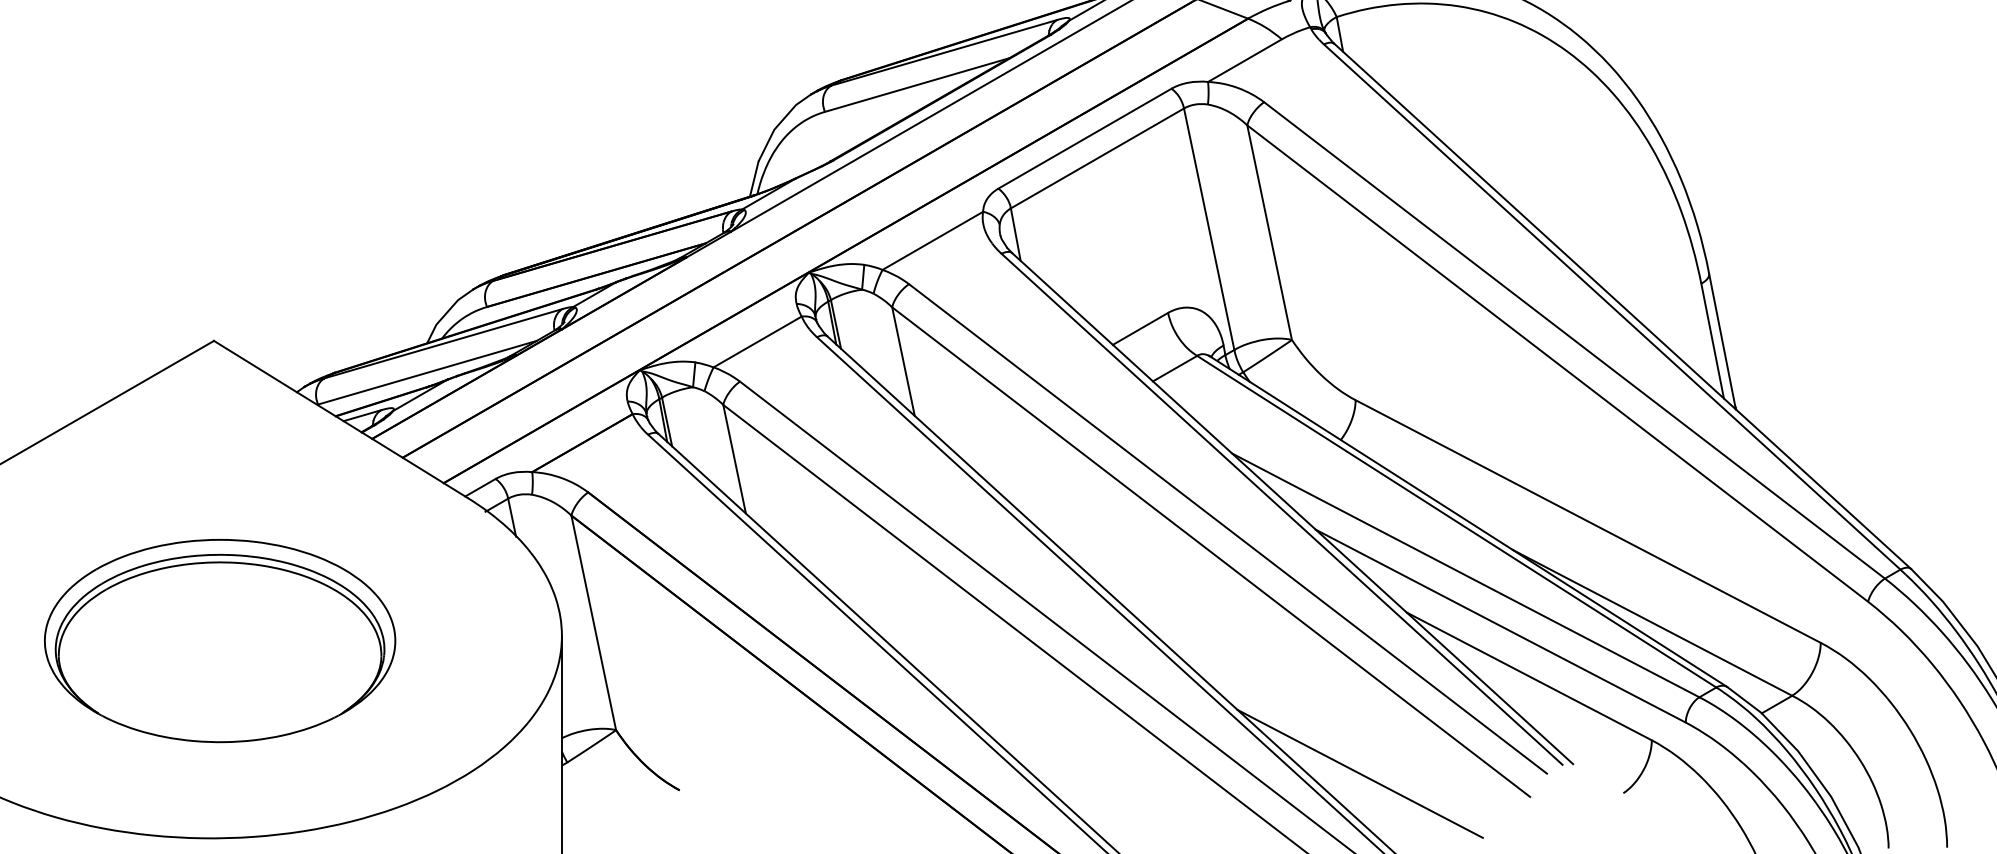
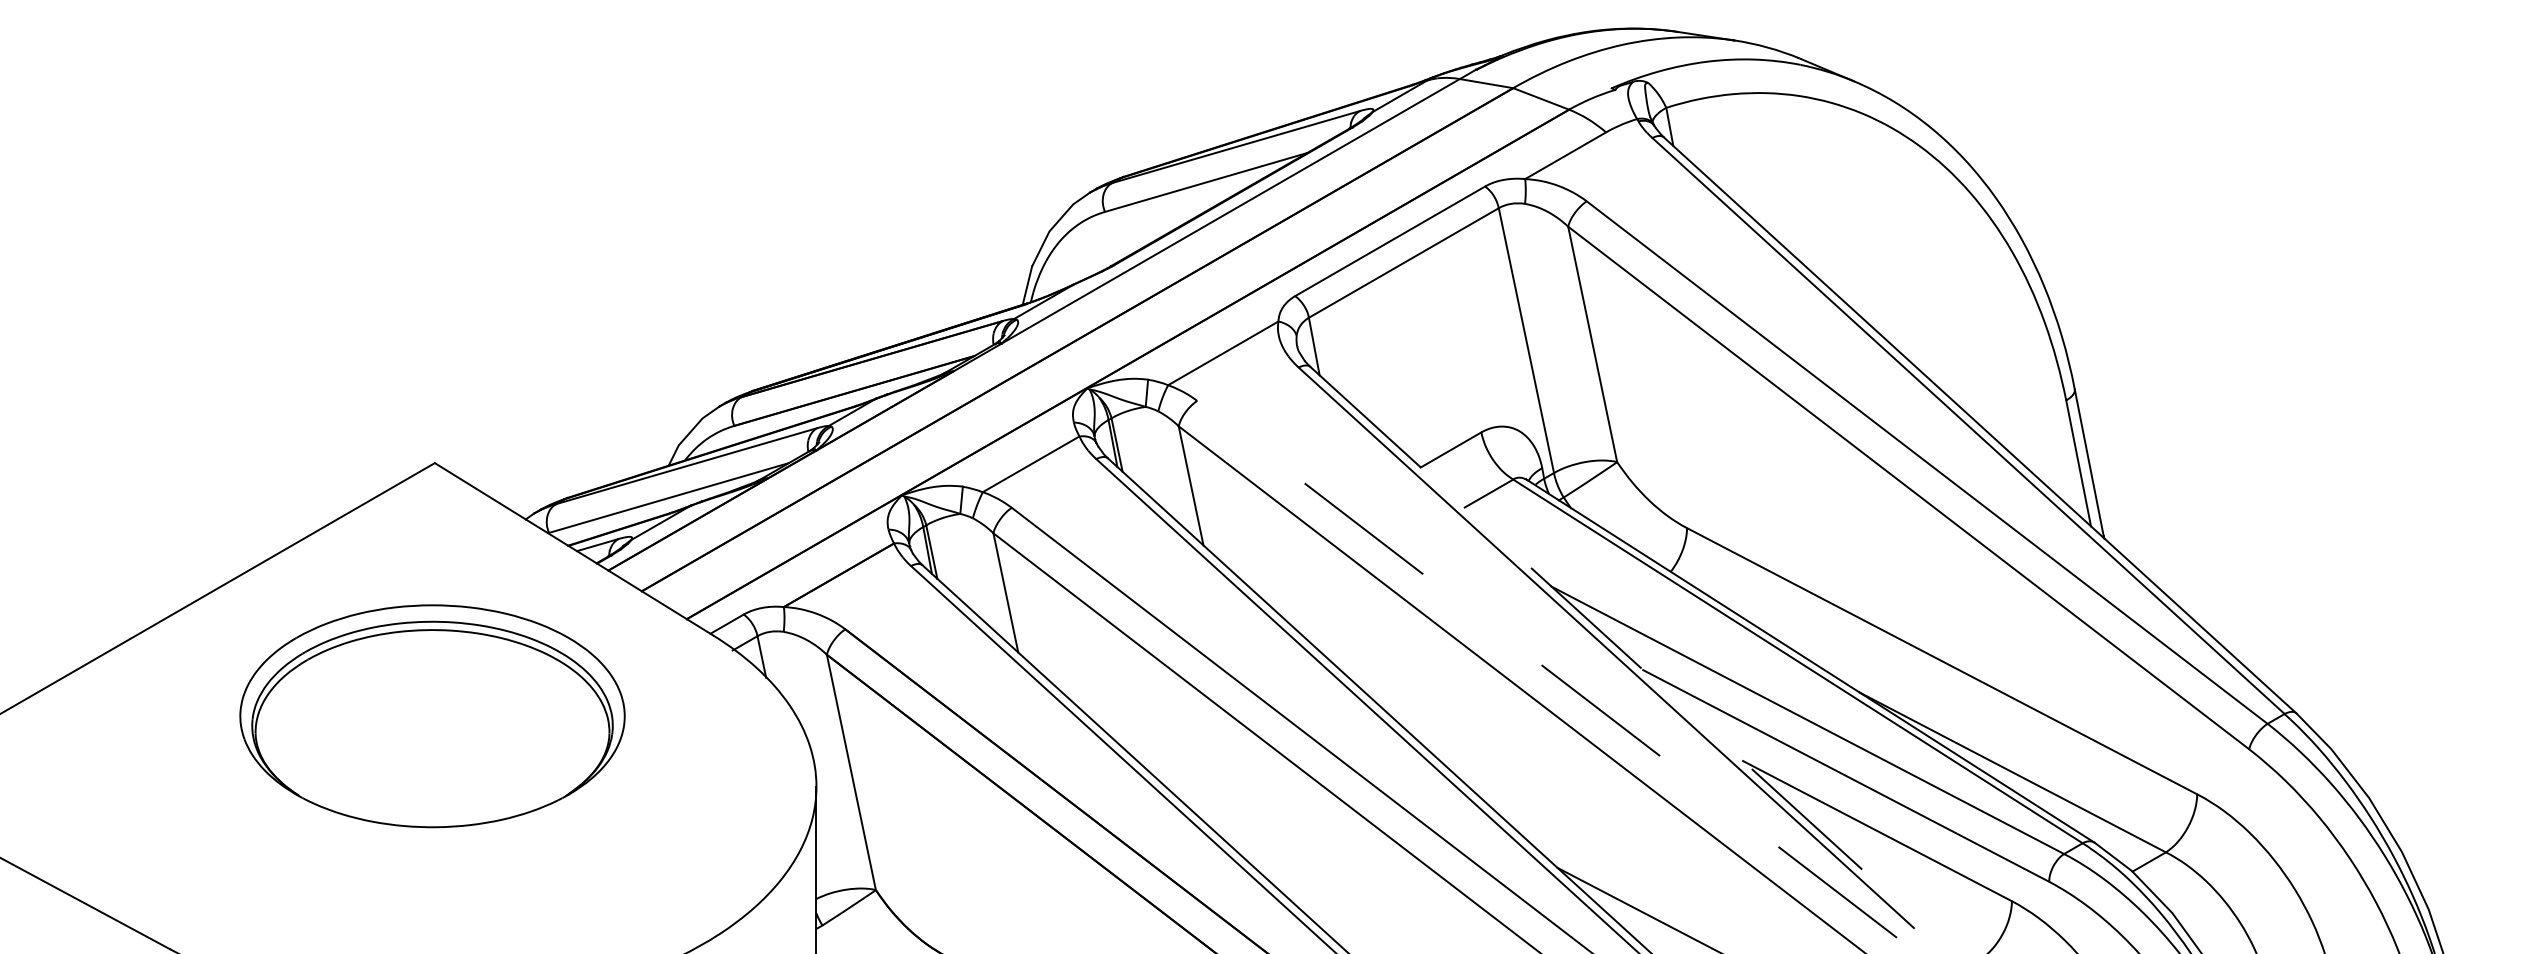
line: (1293, 509) -> (1618, 647), solid -> dashed
line: (1228, 529) -> (1547, 669), solid -> dashed
part: (220, 641) -> (432, 716), moved

